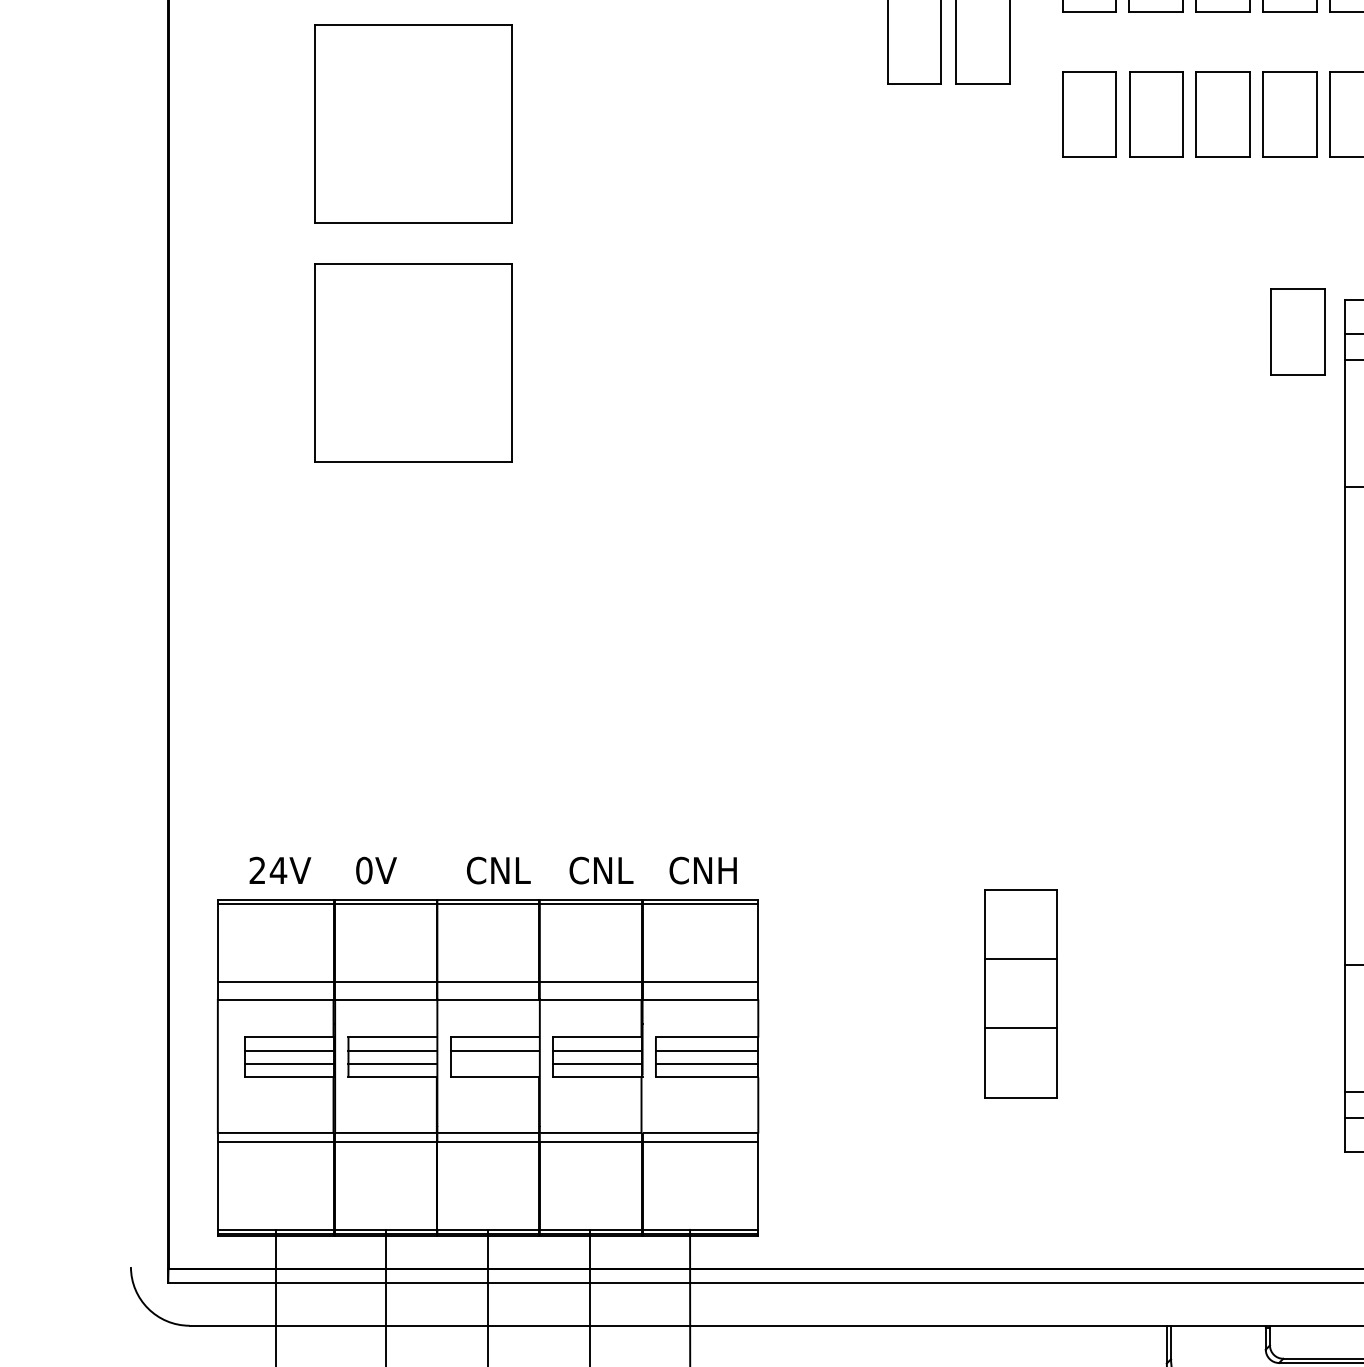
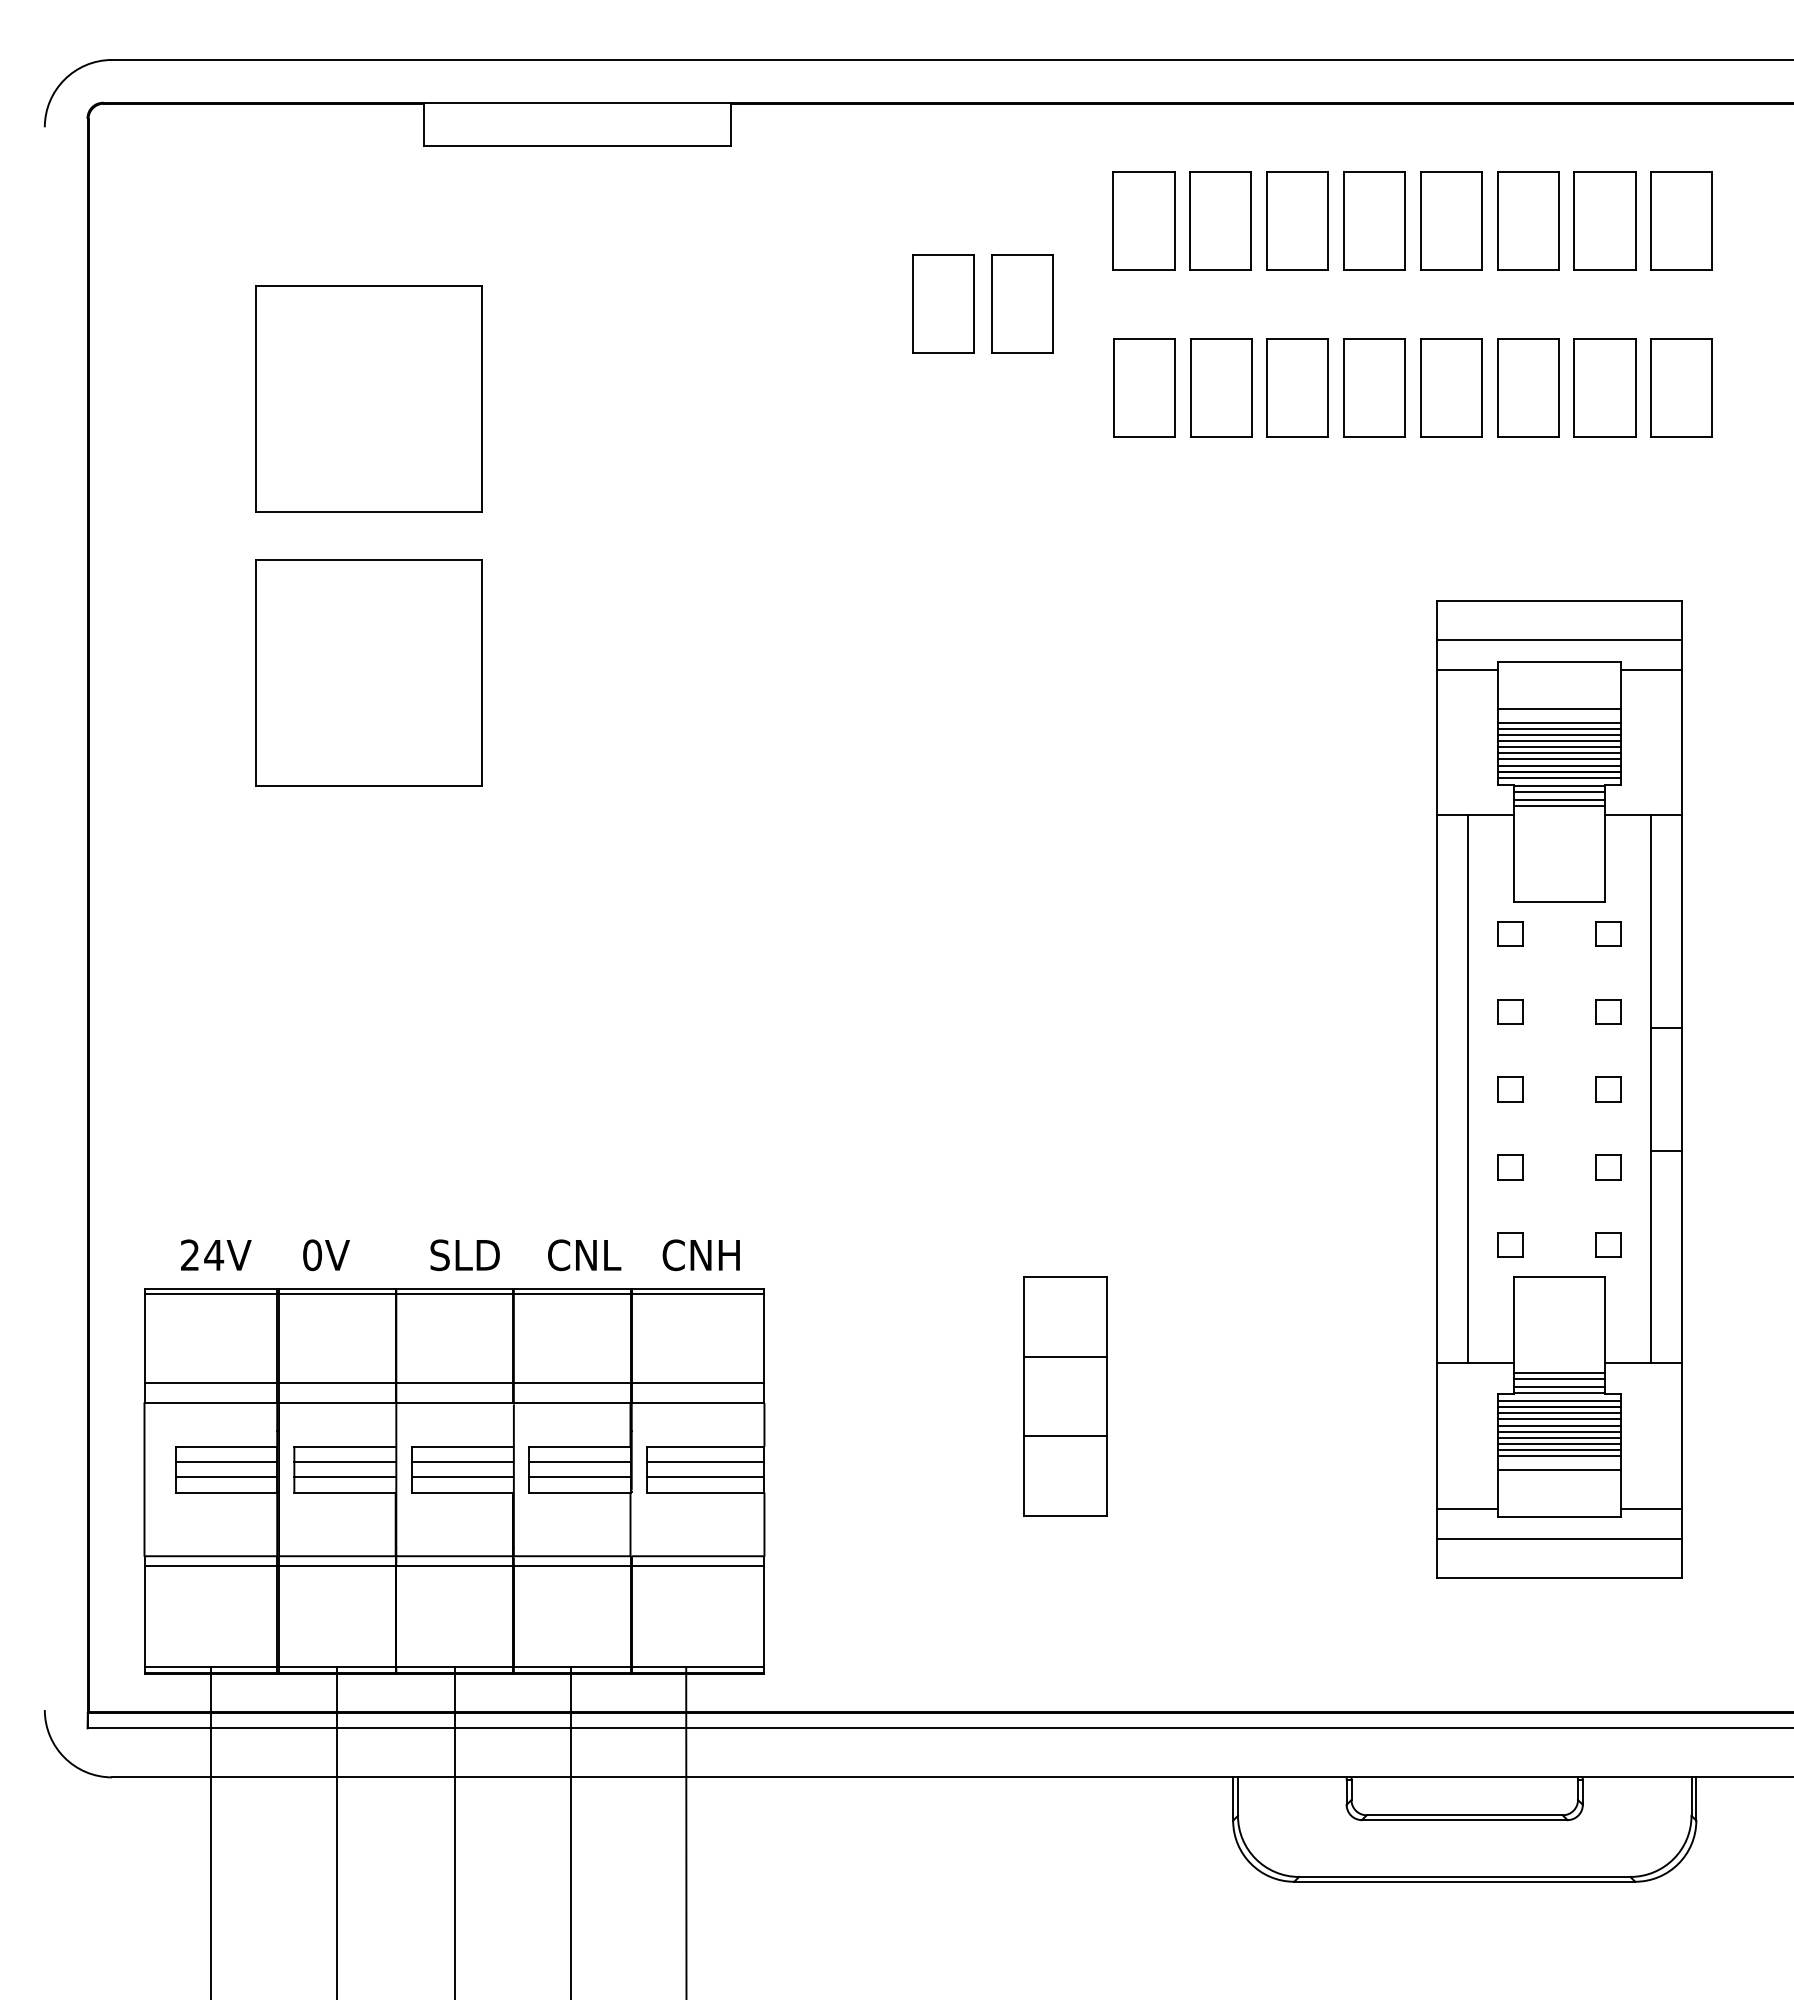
part: (1297, 332) -> (1383, 637), removed
text: (498, 870) -> (466, 1255), CNL -> SLD
line: (494, 1064) -> (461, 1477), added

